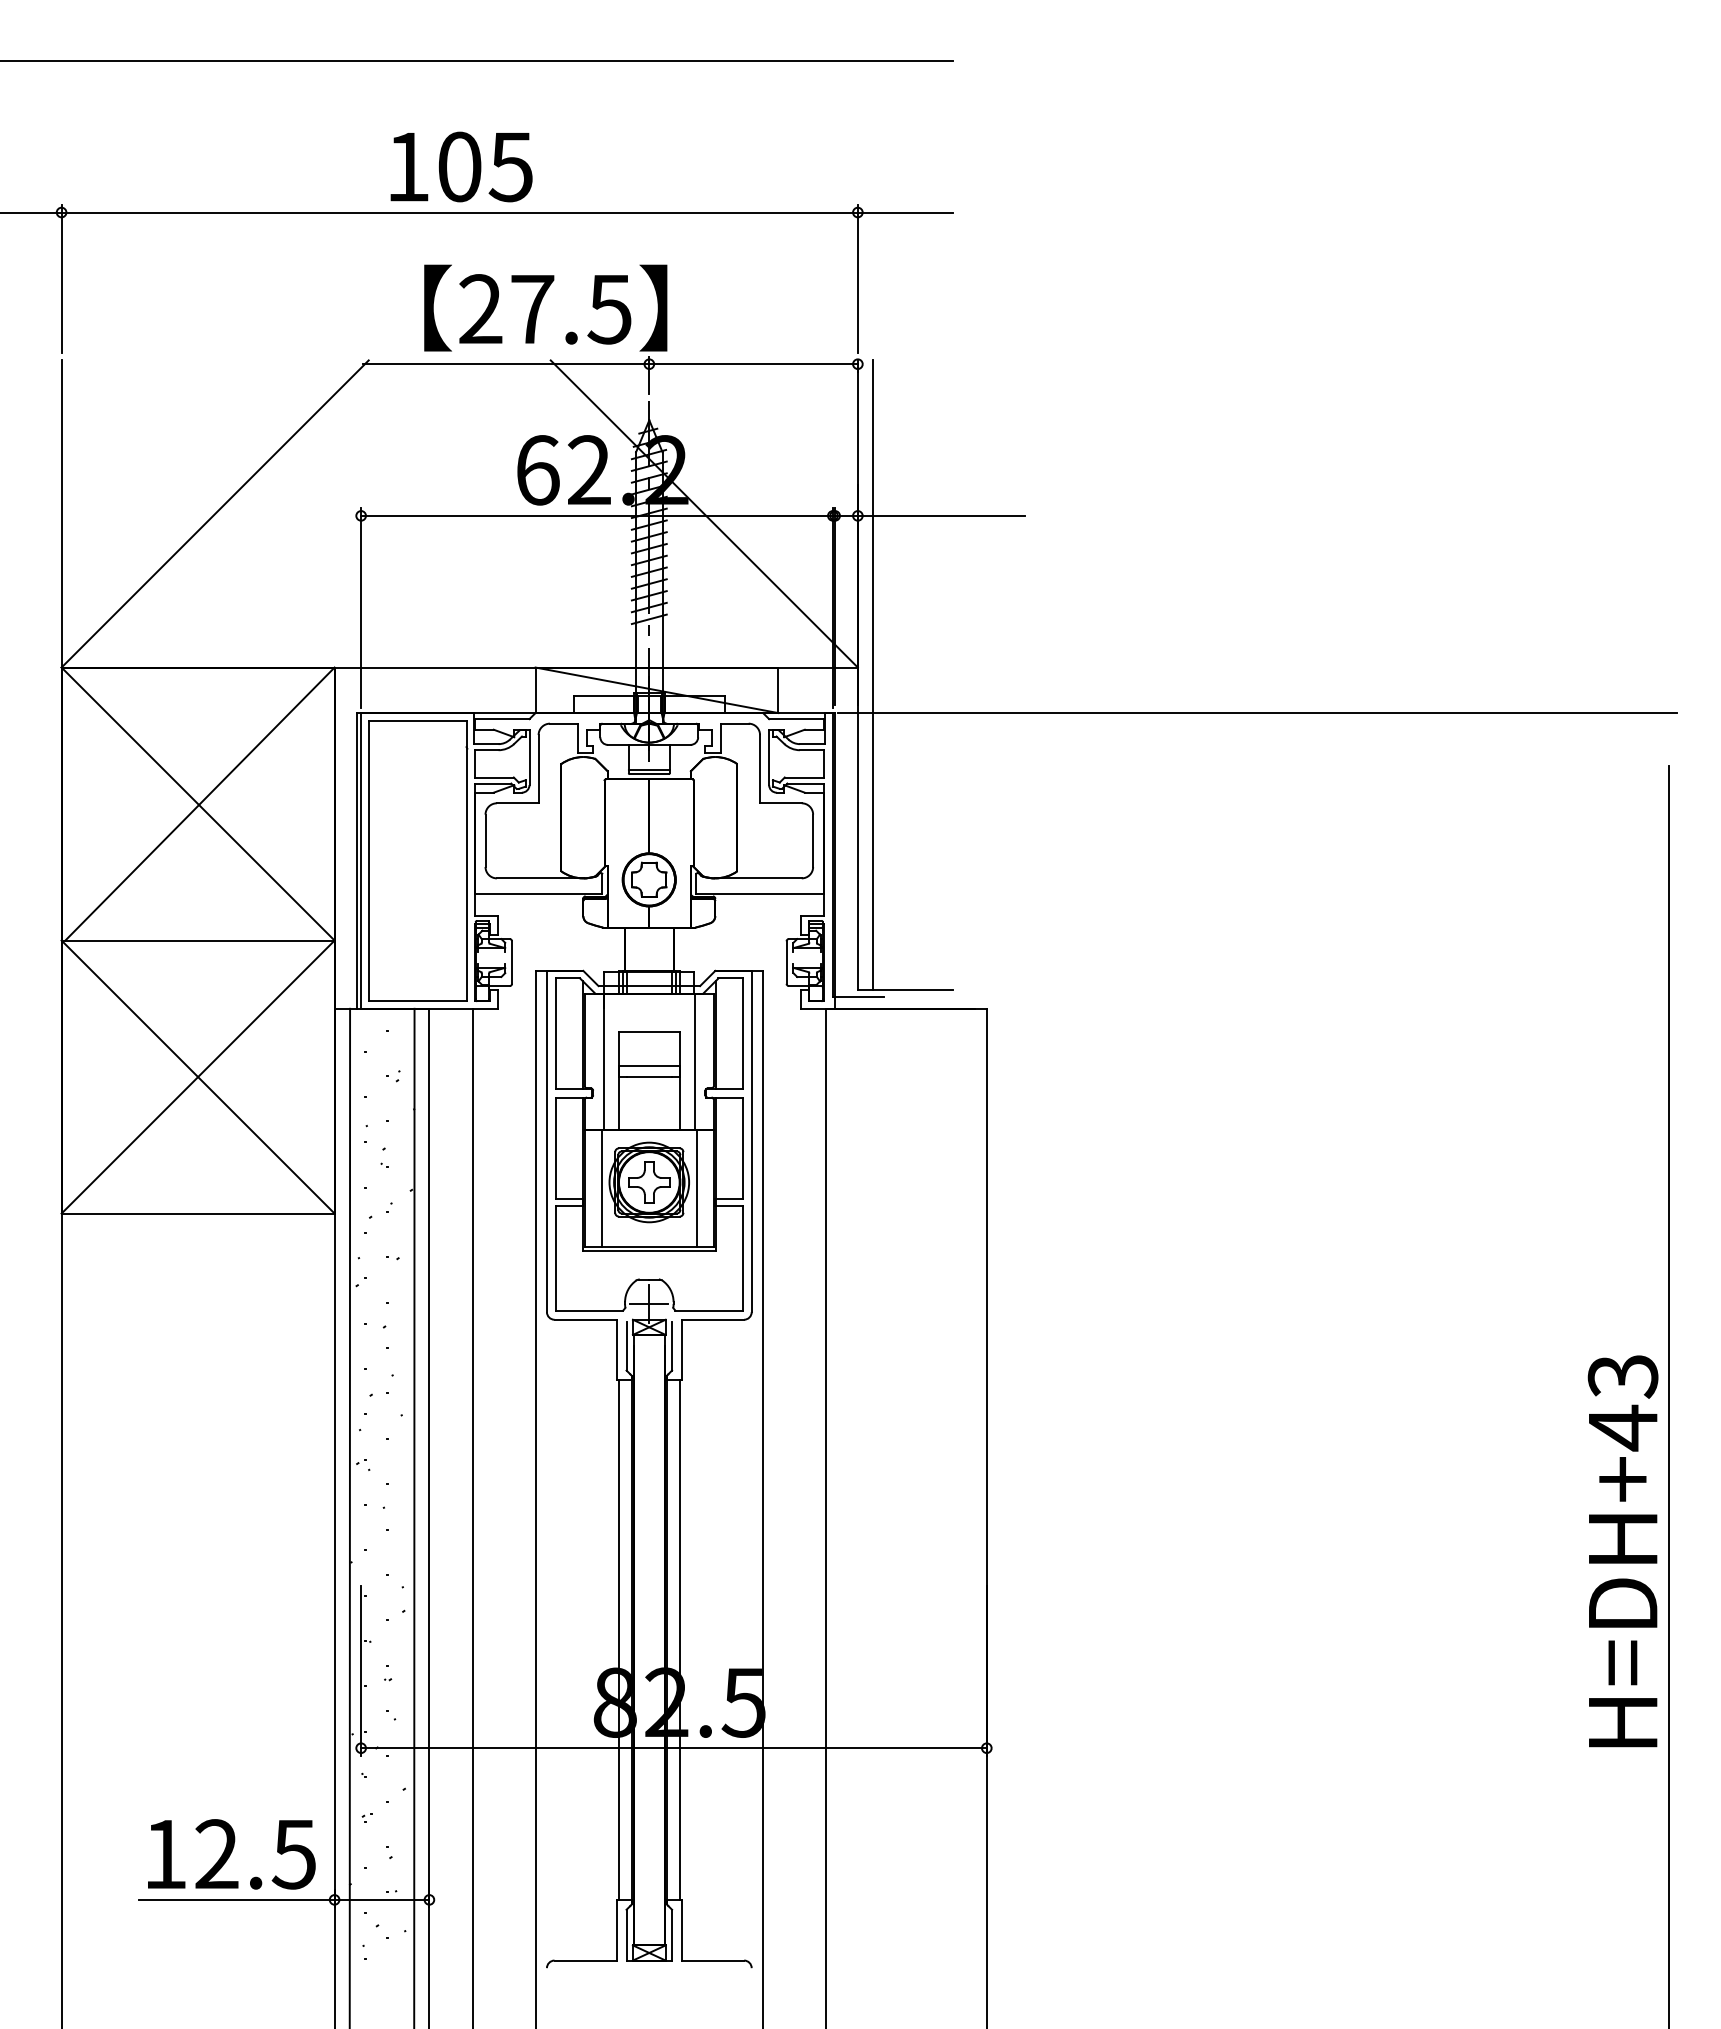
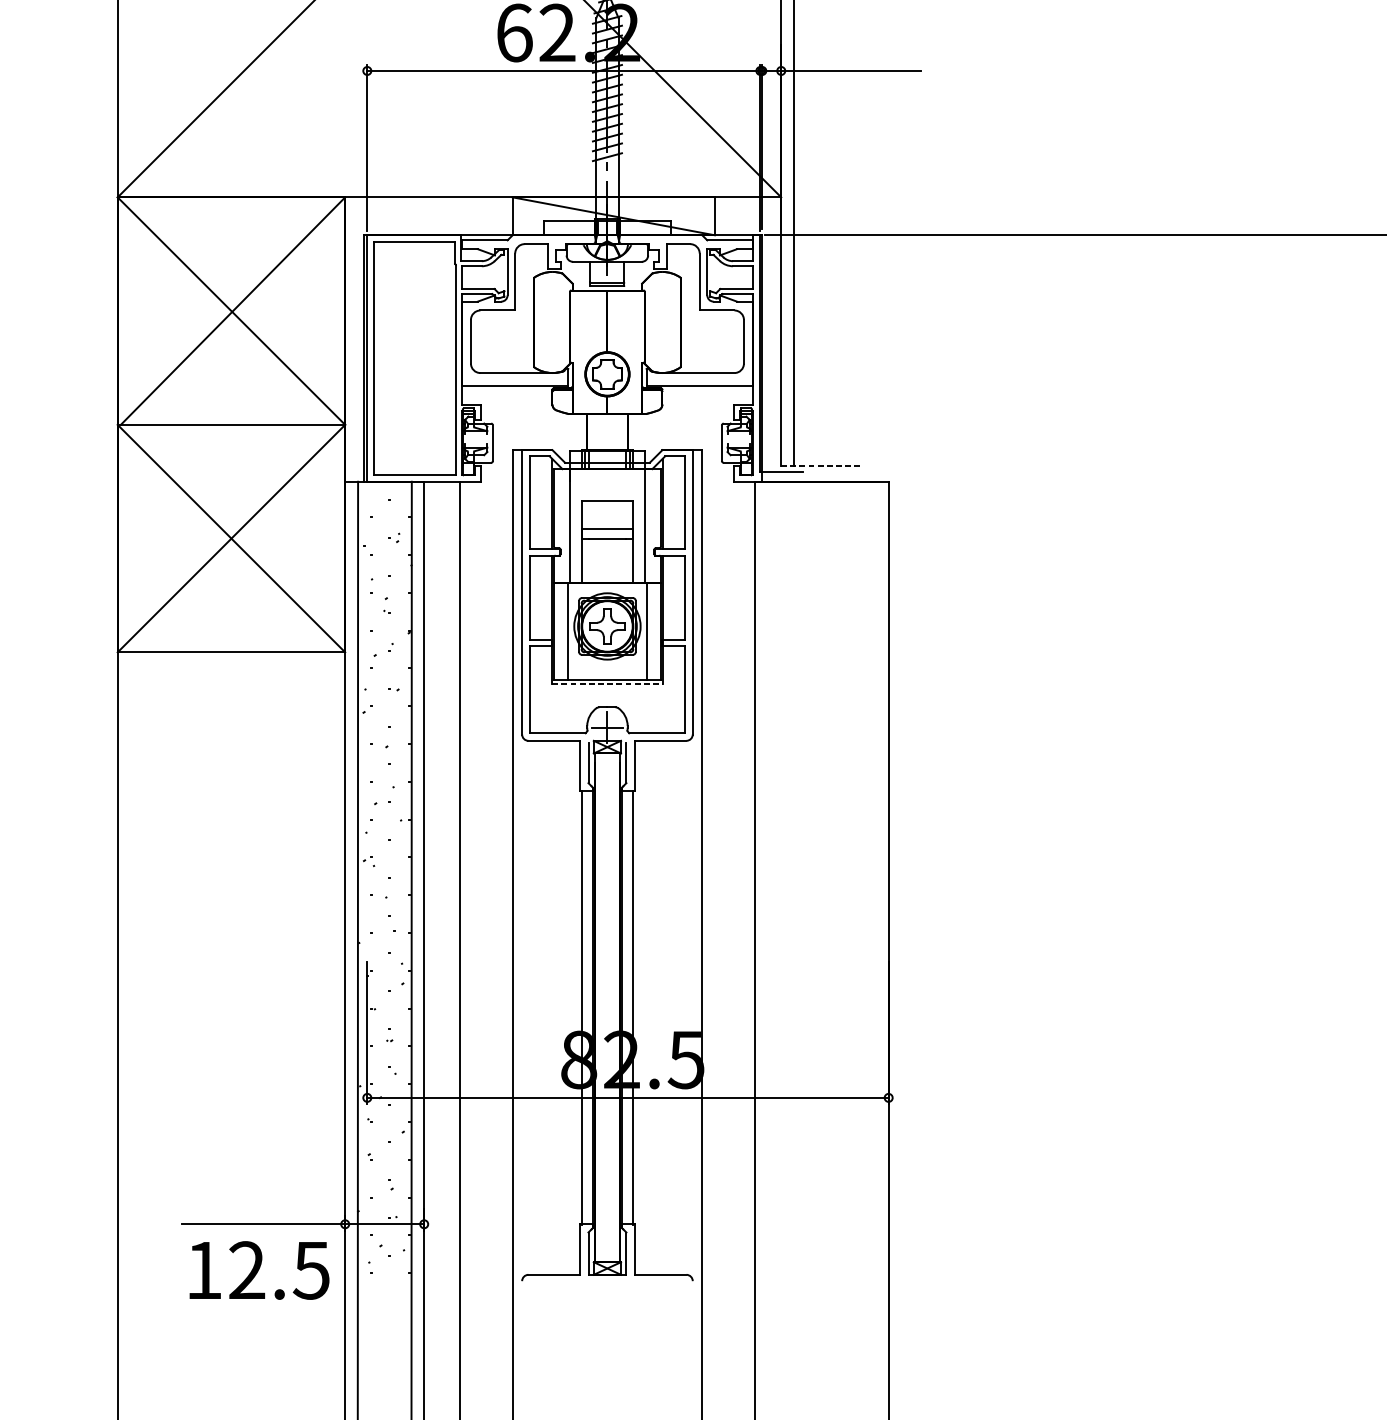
line: (904, 989) -> (820, 465), solid -> dashed
line: (649, 1251) -> (607, 683), solid -> dashed
text: (231, 1854) -> (259, 1270), moved

